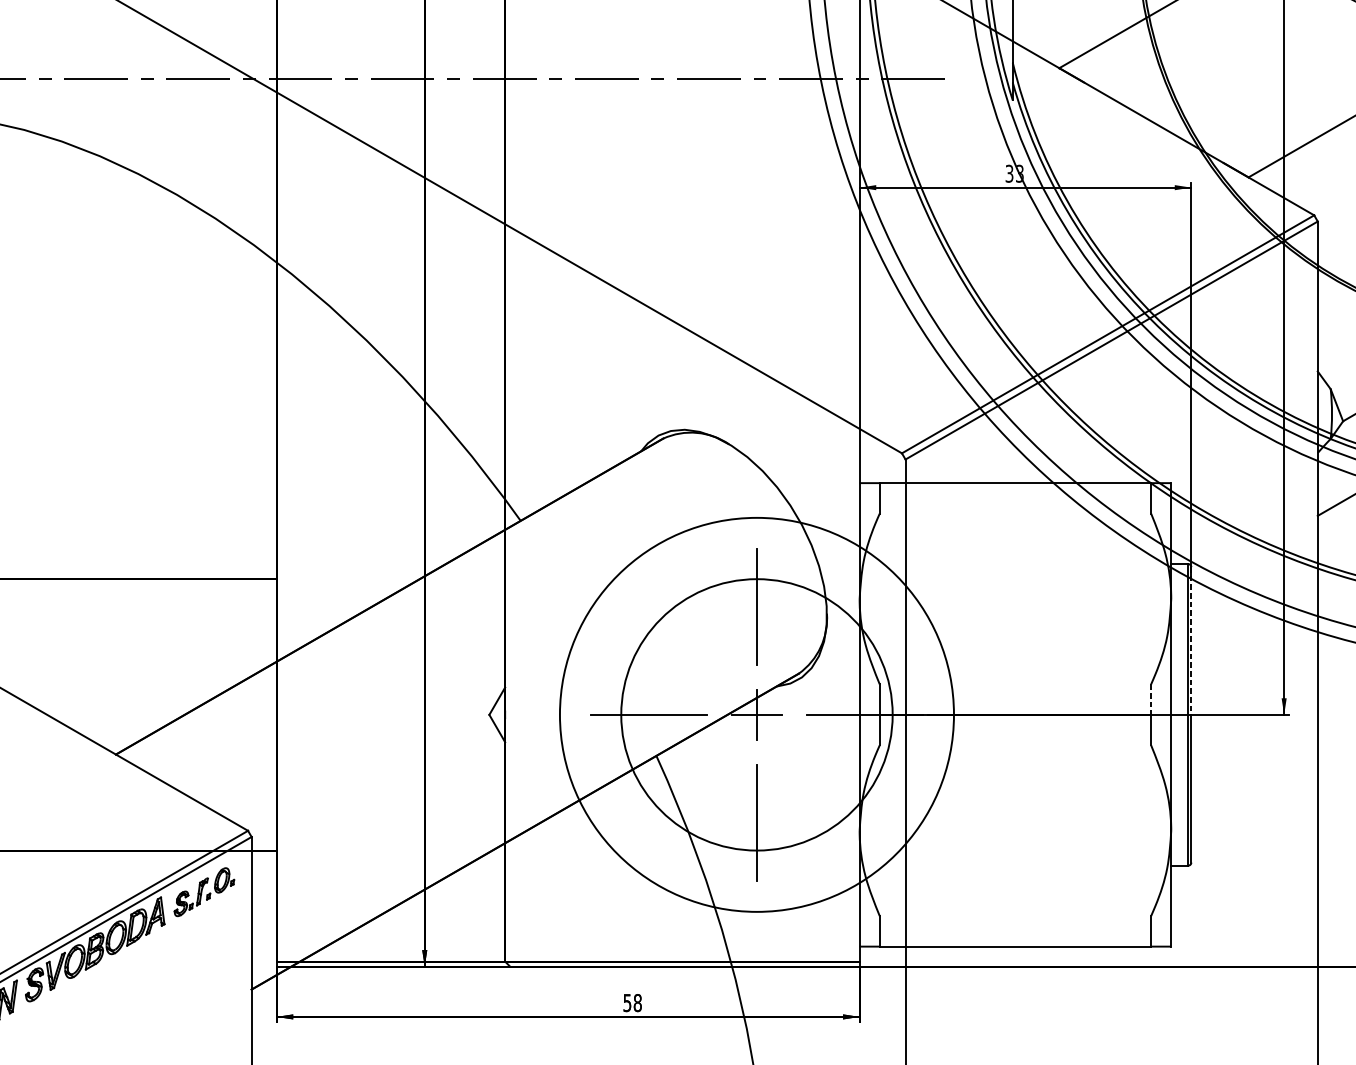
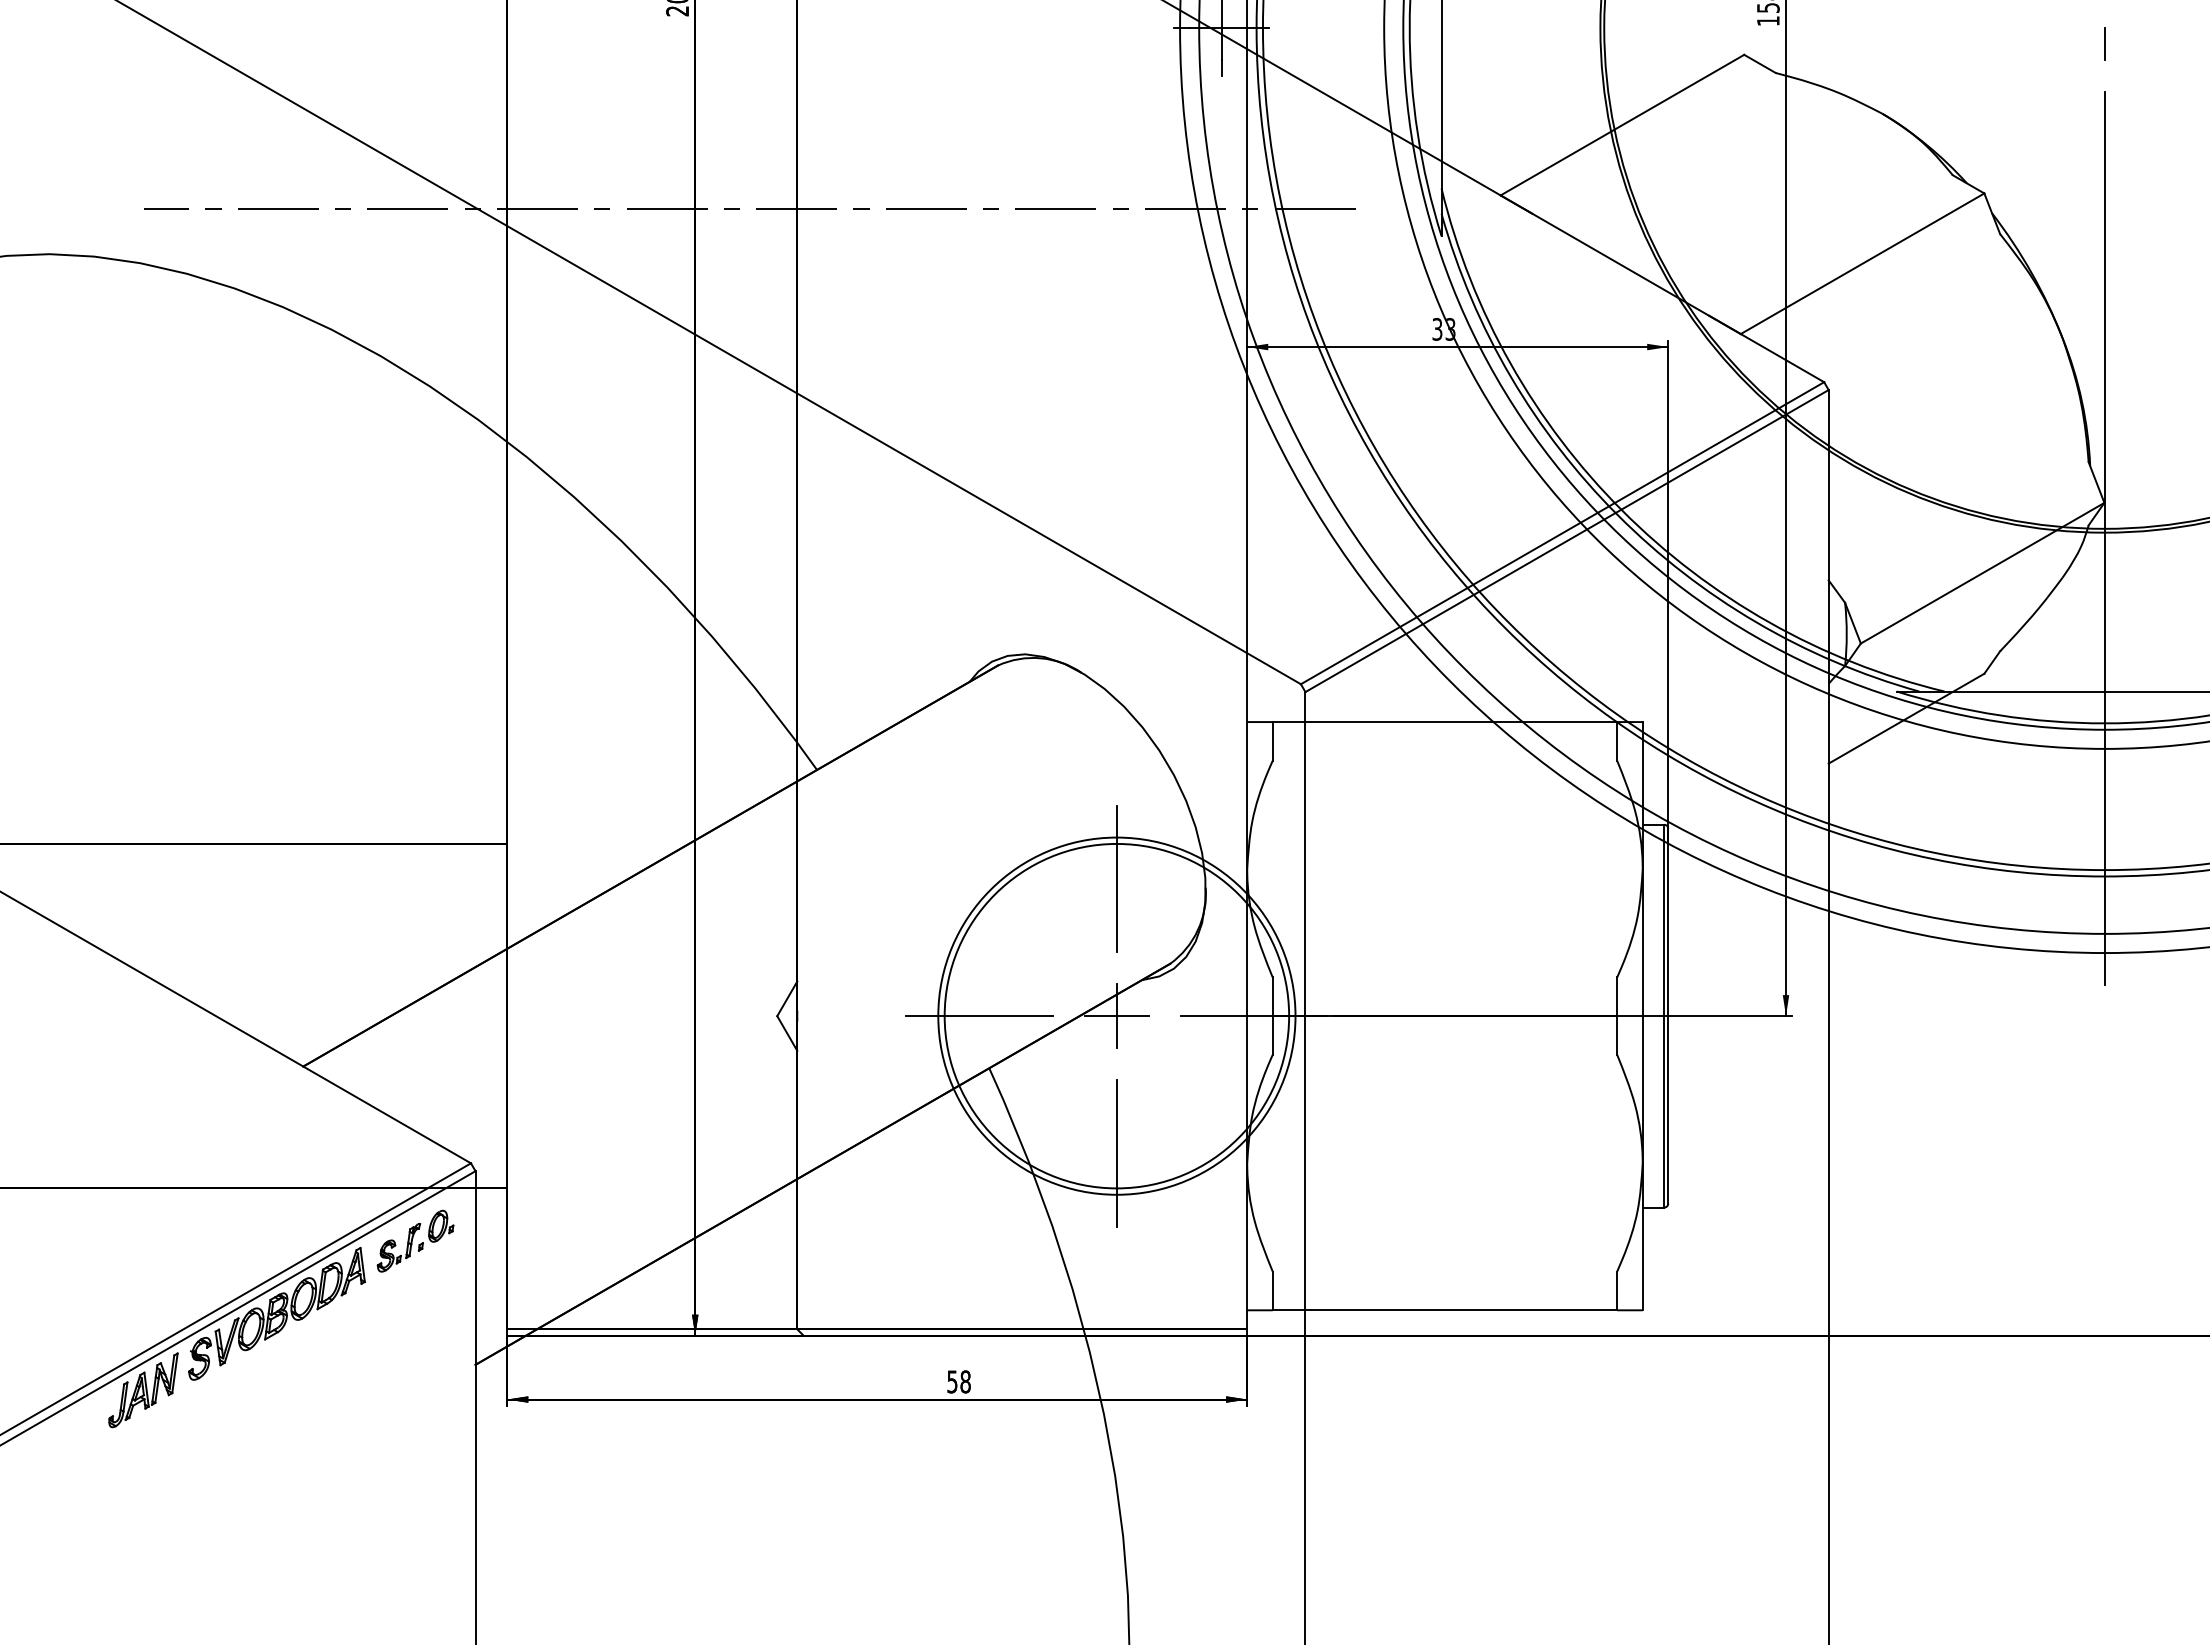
line: (1191, 641) -> (1668, 922), dashed -> solid
line: (1151, 700) -> (1617, 997), dashed -> solid
circle: (756, 714) -> (1116, 1015), size x0.71

